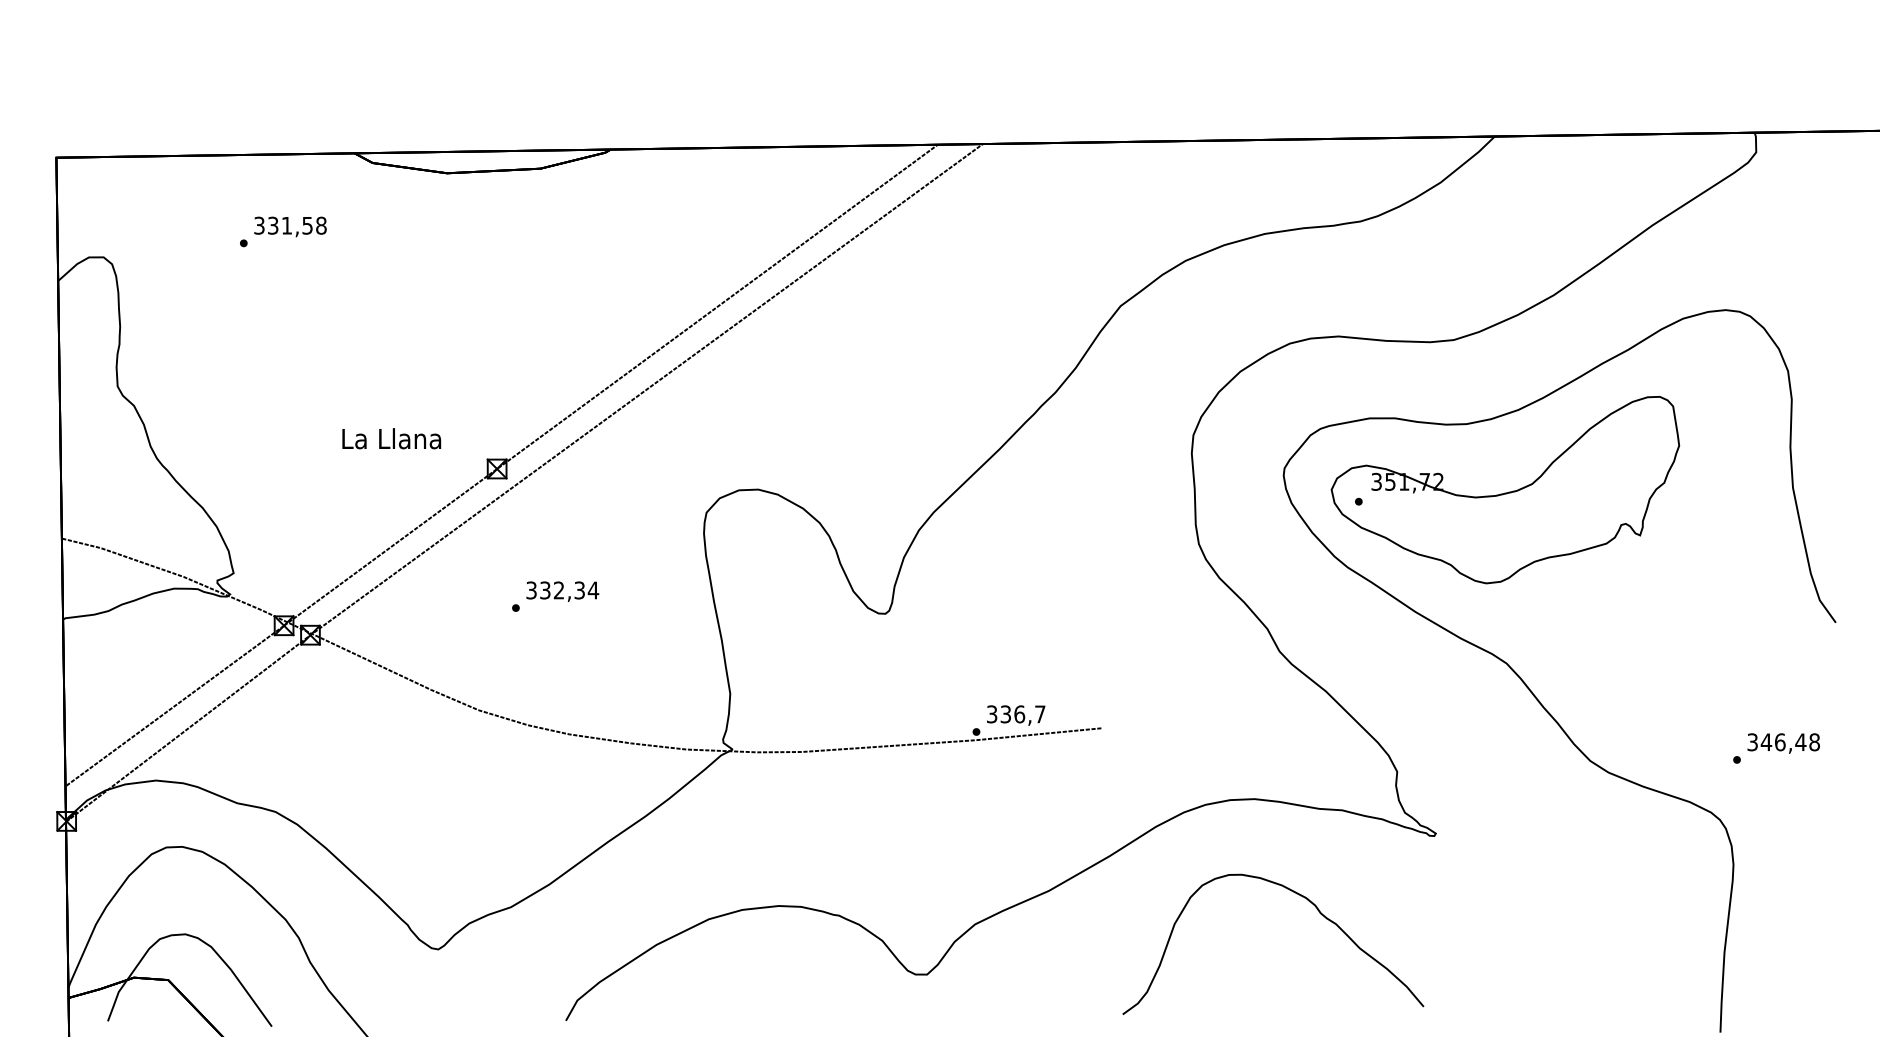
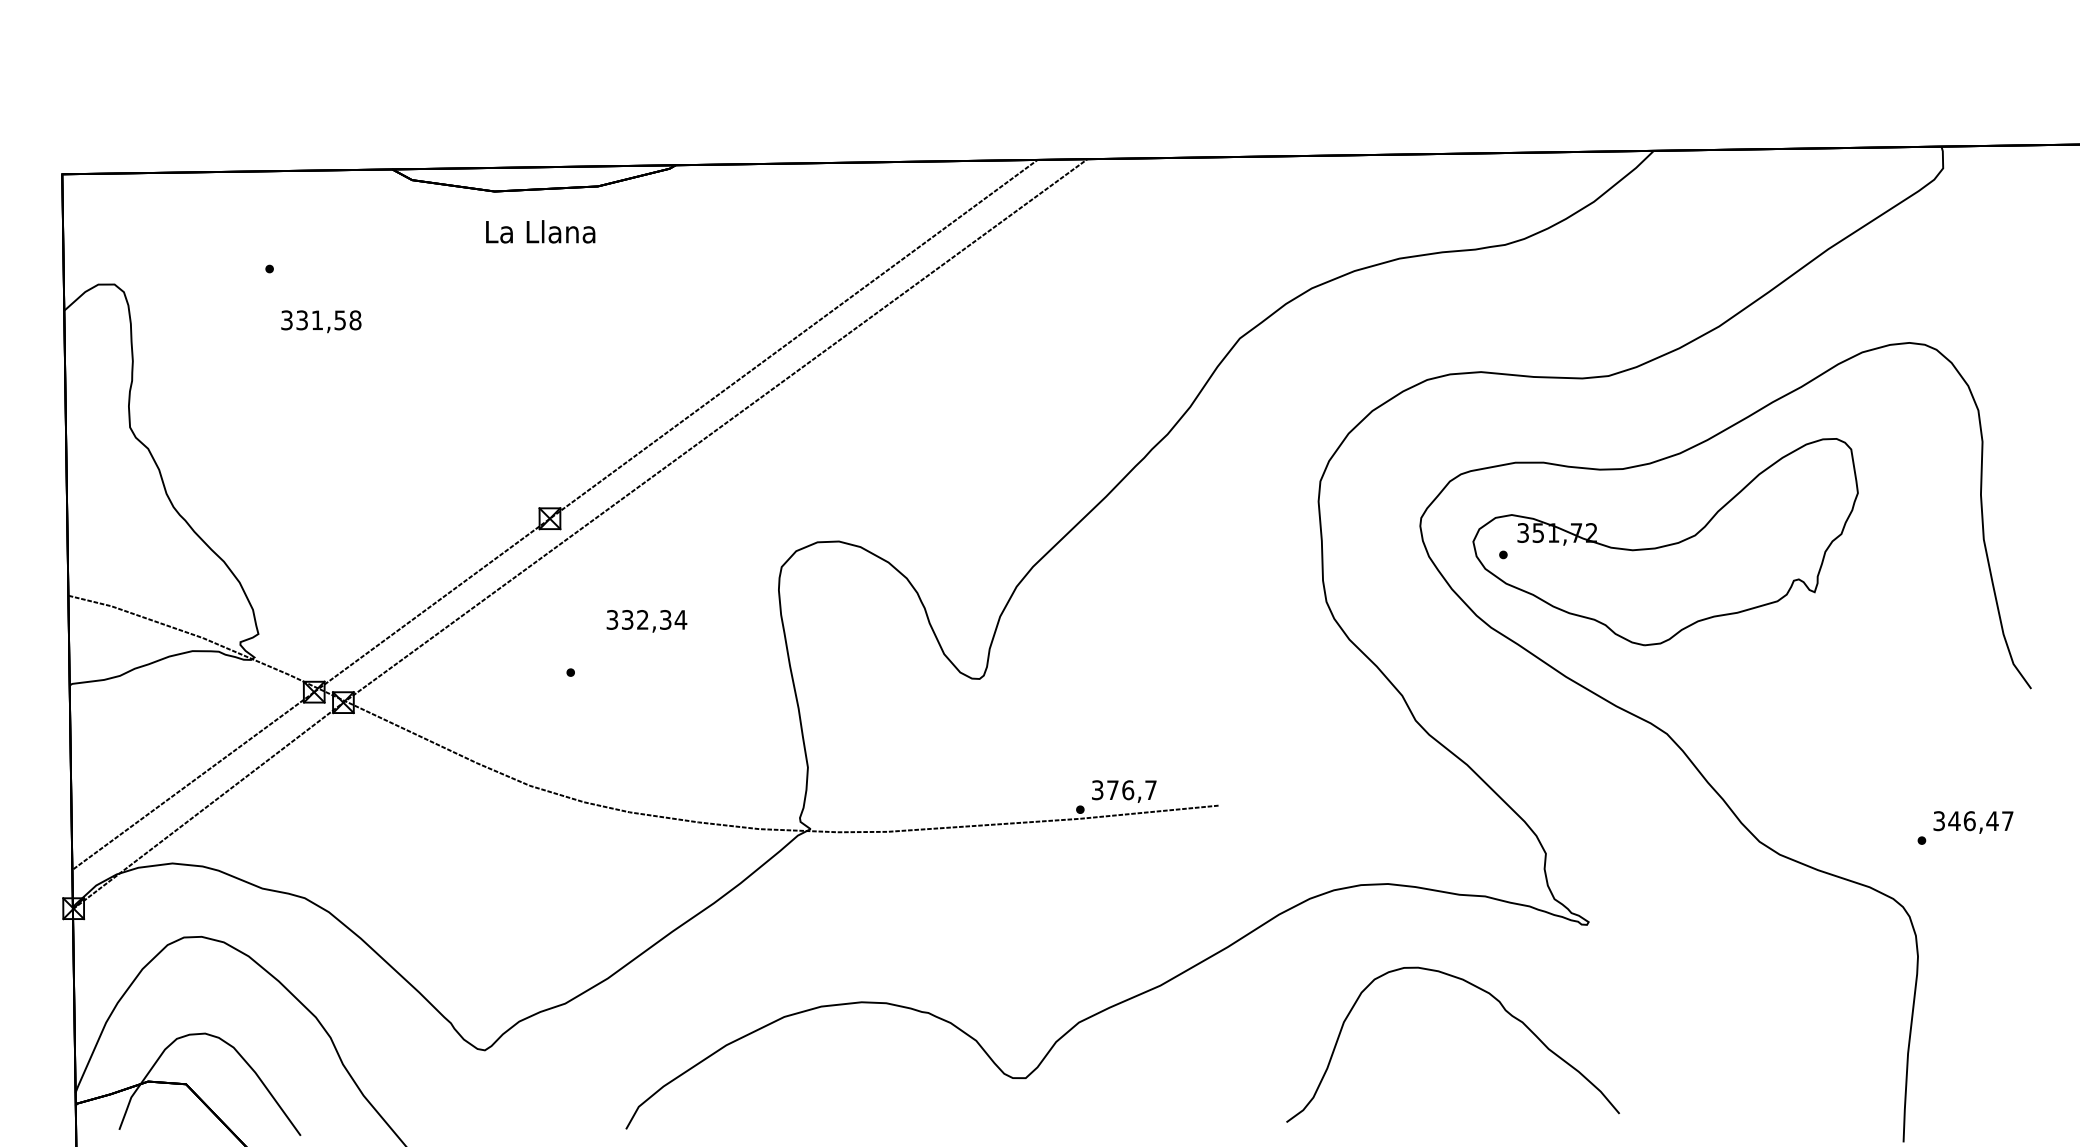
text: (290, 226) -> (321, 321), moved
text: (391, 438) -> (540, 231), moved
text: (562, 591) -> (646, 621), moved
text: (1005, 714) -> (1112, 790), 336,7 -> 376,7
text: (1814, 742) -> (2007, 821), 346,48 -> 346,47
curve: (1298, 895) -> (1480, 990), moved

